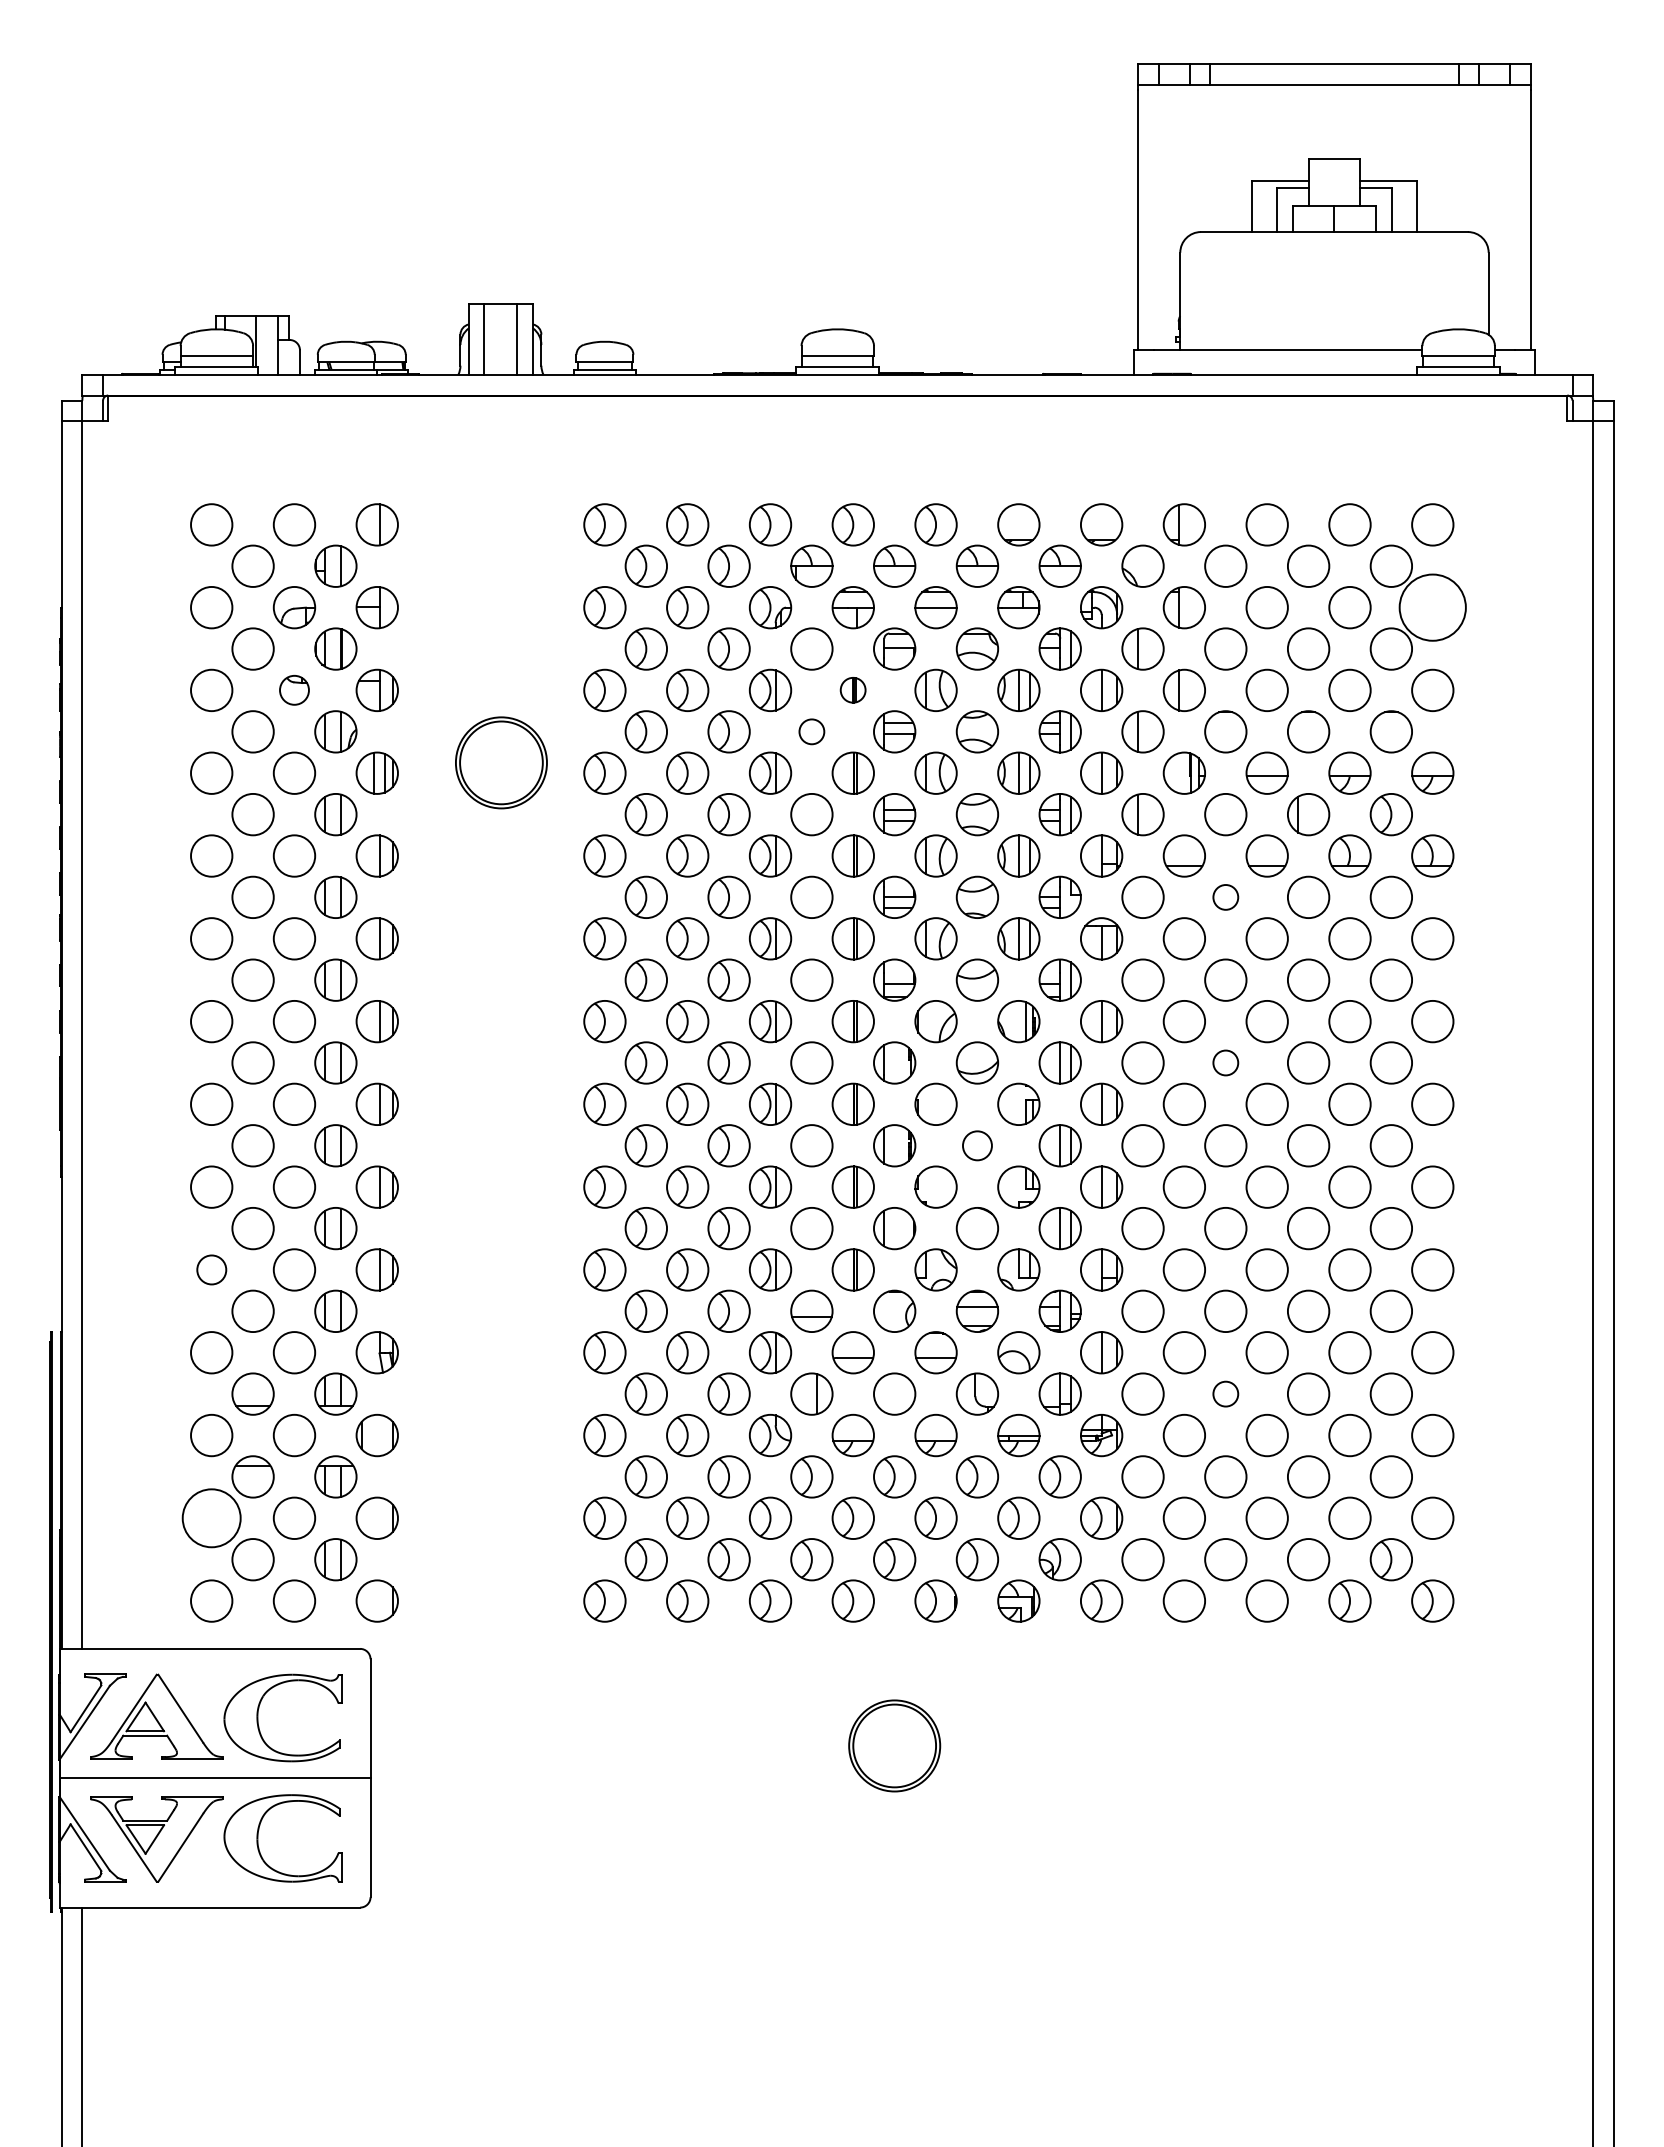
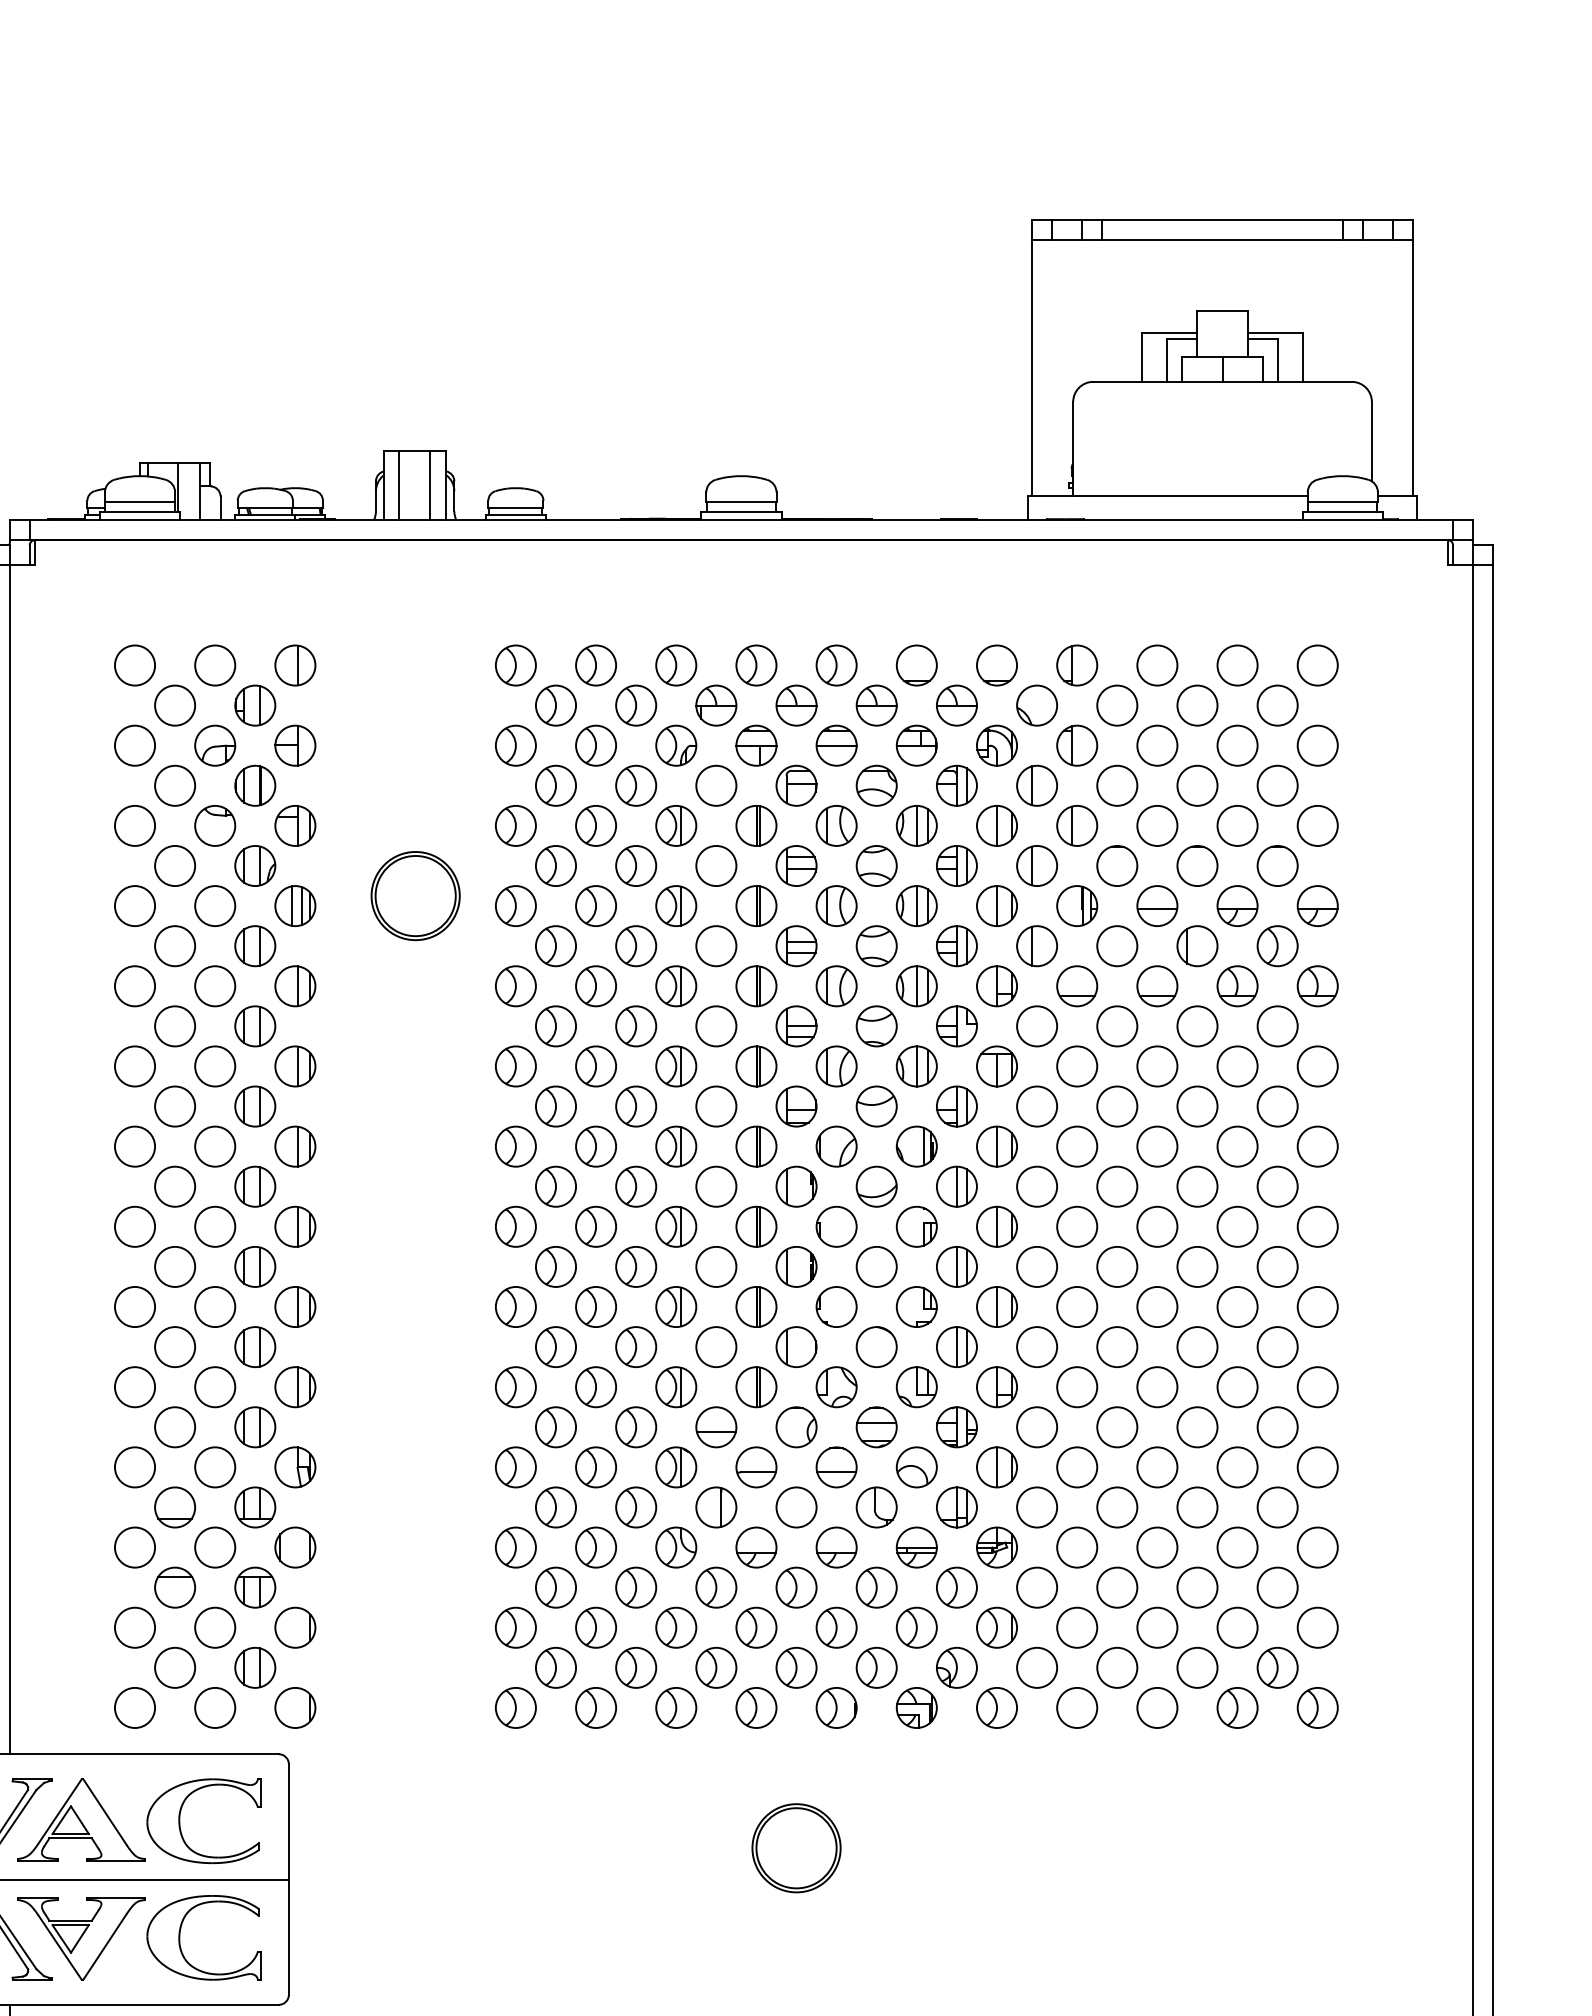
circle: (1432, 607) -> (1317, 745), size x0.62
part: (294, 689) -> (215, 824), size x1.43
part: (852, 689) -> (755, 824), size x1.67
circle: (811, 731) -> (715, 865), size x1.67
circle: (1225, 897) -> (1116, 1026), size x1.67
circle: (1225, 1062) -> (1116, 1186), size x1.67
circle: (977, 1145) -> (876, 1266), size x1.43
circle: (211, 1269) -> (134, 1386), size x1.43
circle: (1225, 1393) -> (1116, 1506), size x1.67
circle: (211, 1518) -> (134, 1627), size x0.71

